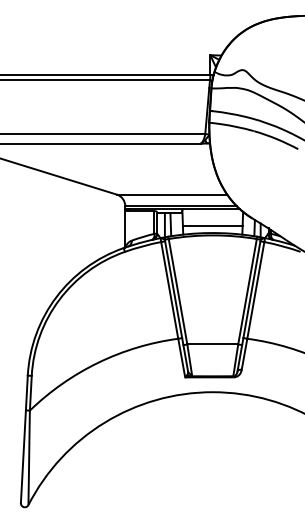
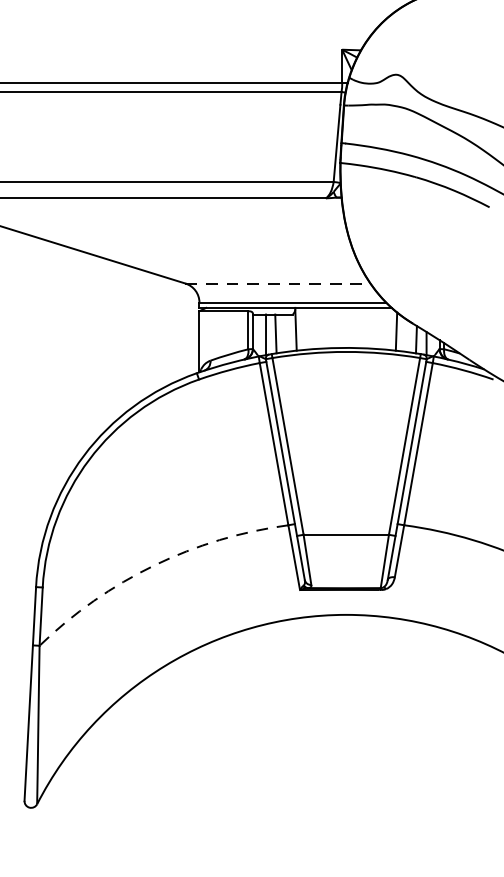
line: (172, 194) -> (278, 283), solid -> dashed
line: (212, 225) -> (345, 335), removed
arc: (98, 362) -> (154, 565), solid -> dashed

